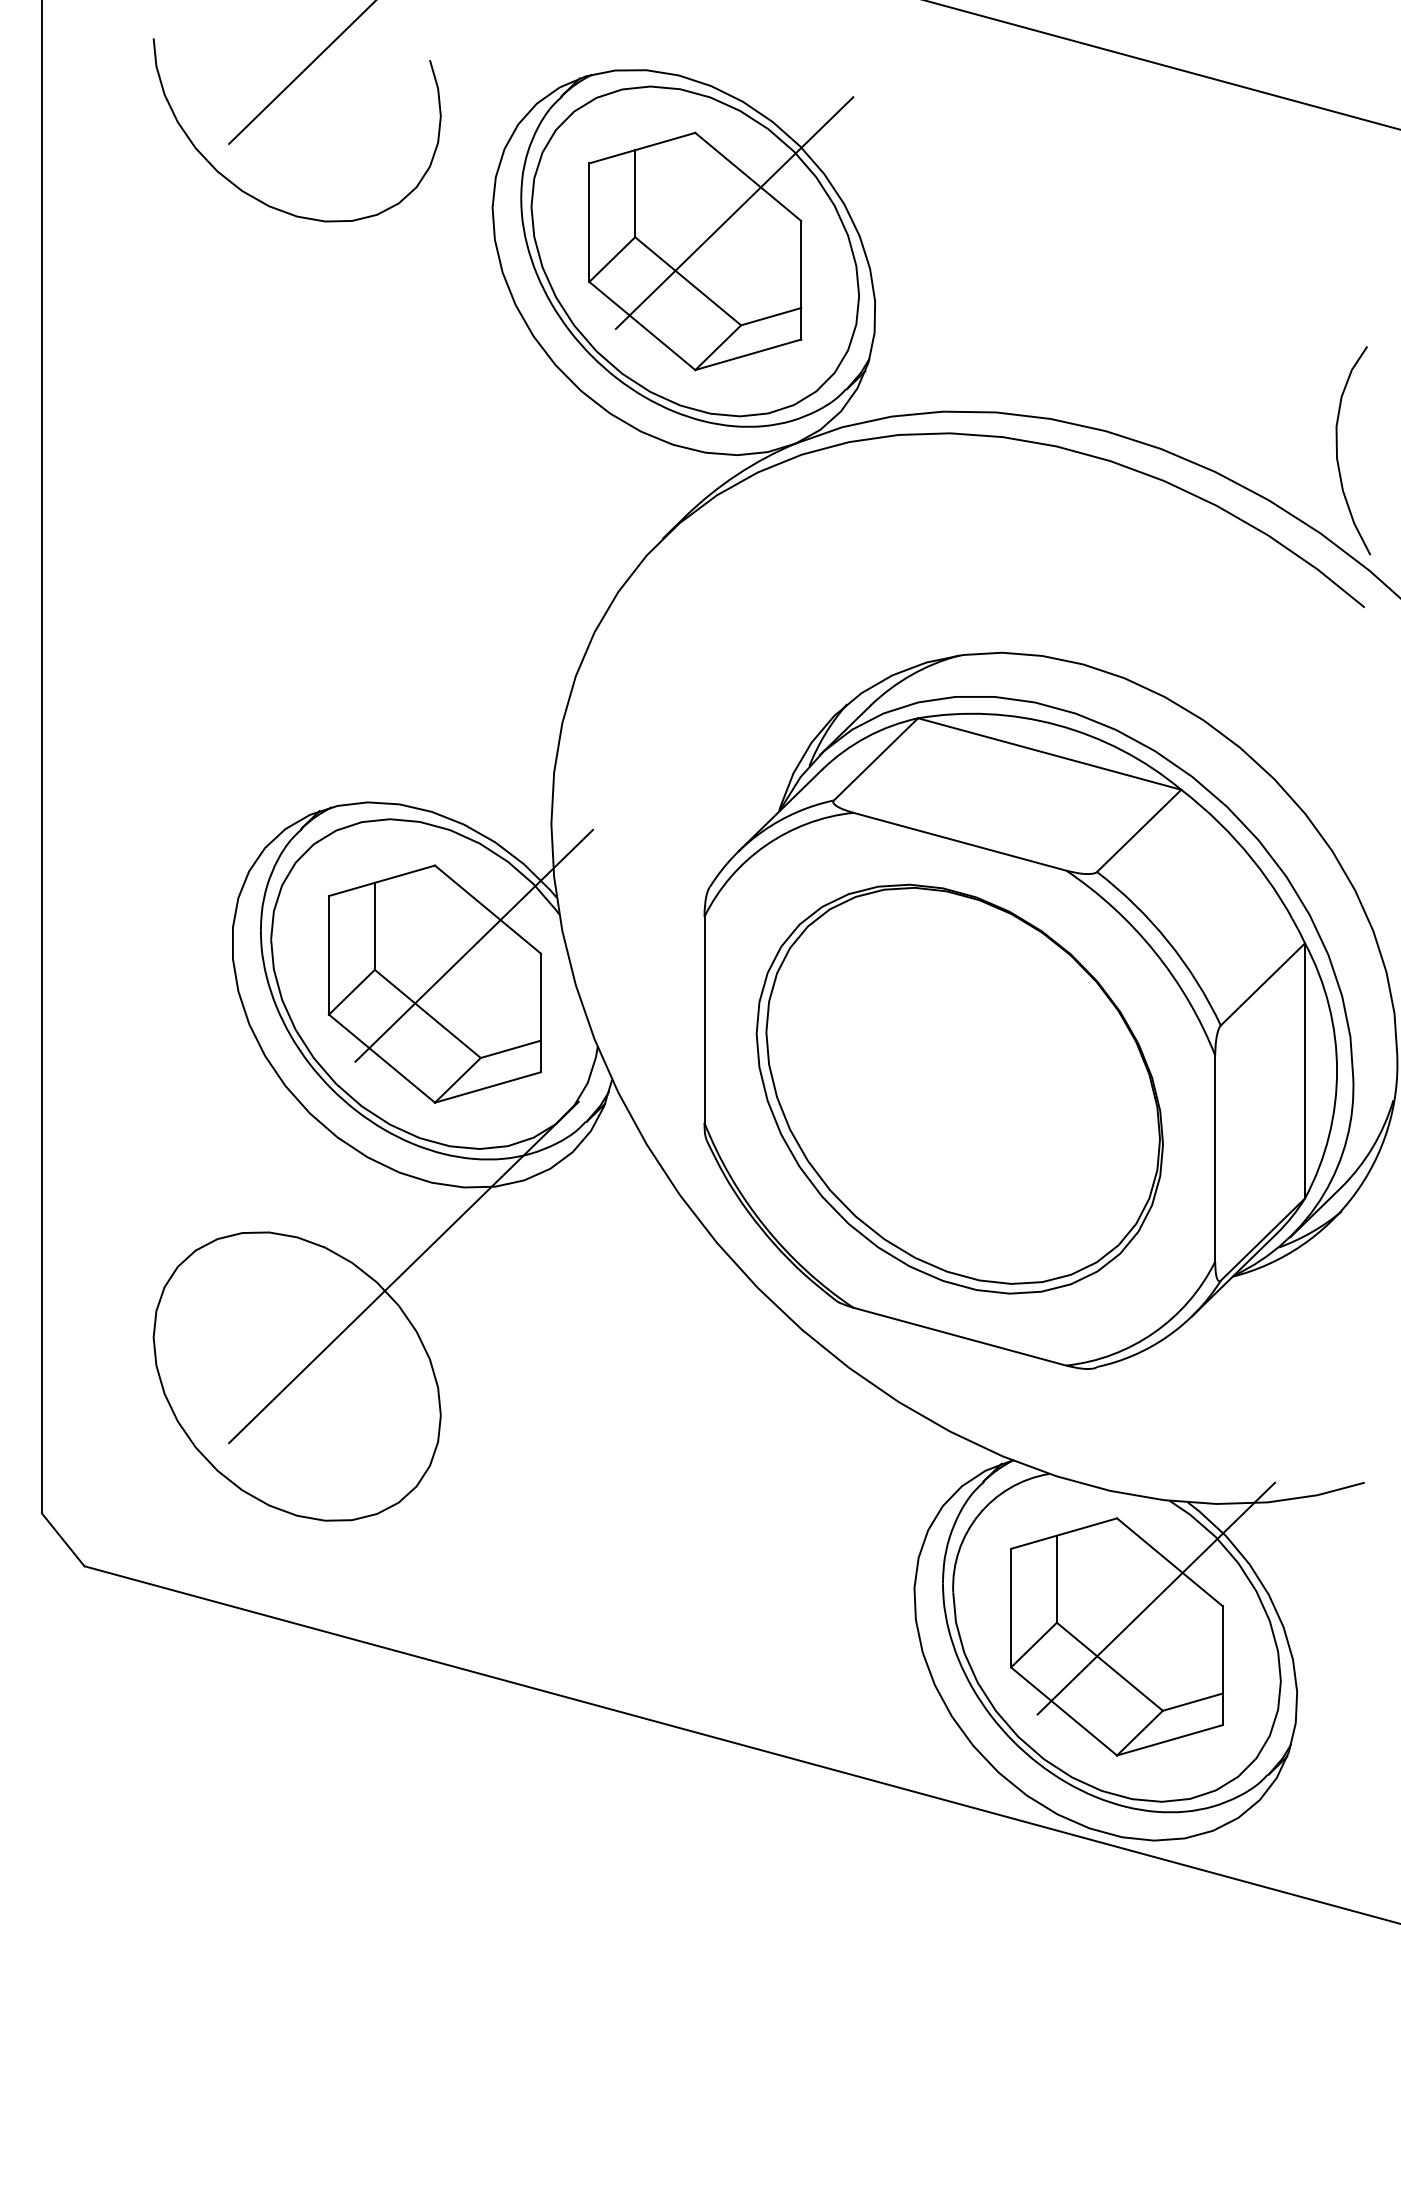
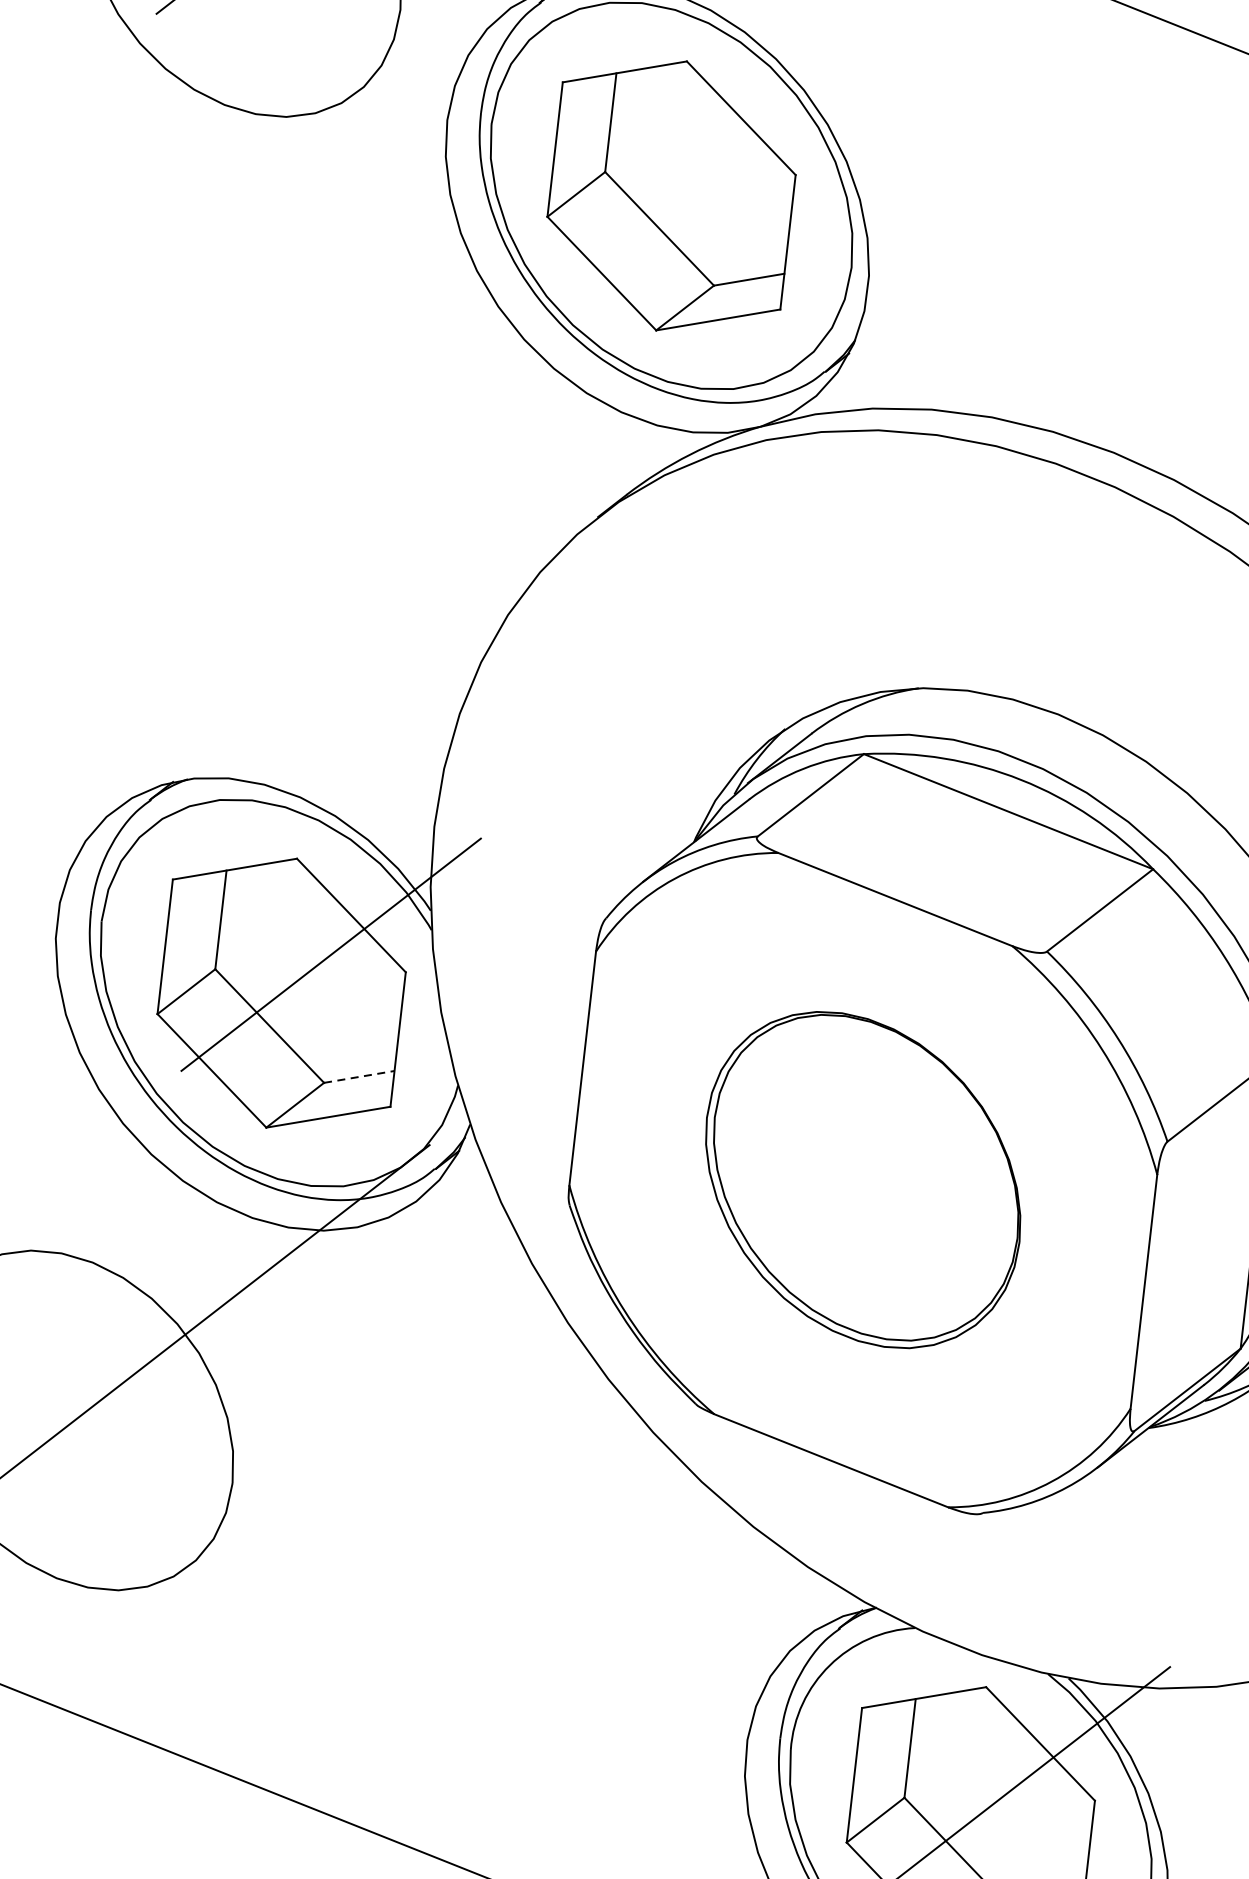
line: (734, 212) -> (721, 156), removed
line: (511, 1049) -> (360, 1077), solid -> dashed
part: (959, 1088) -> (863, 1179), size x0.7

